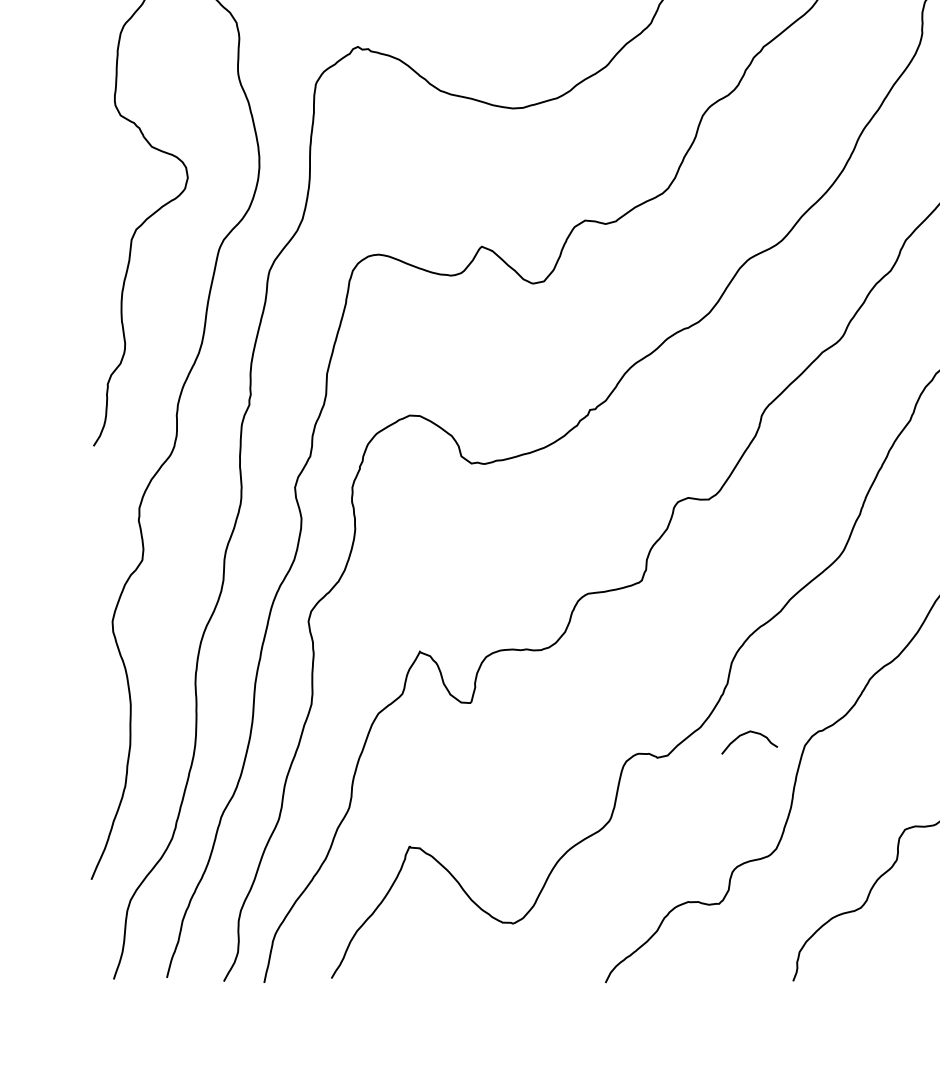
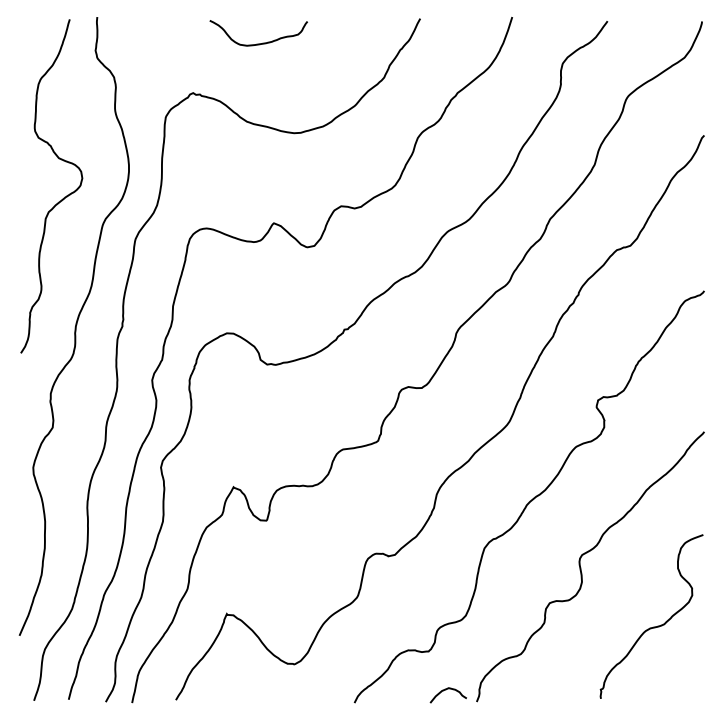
curve: (746, 735) -> (446, 690), moved

